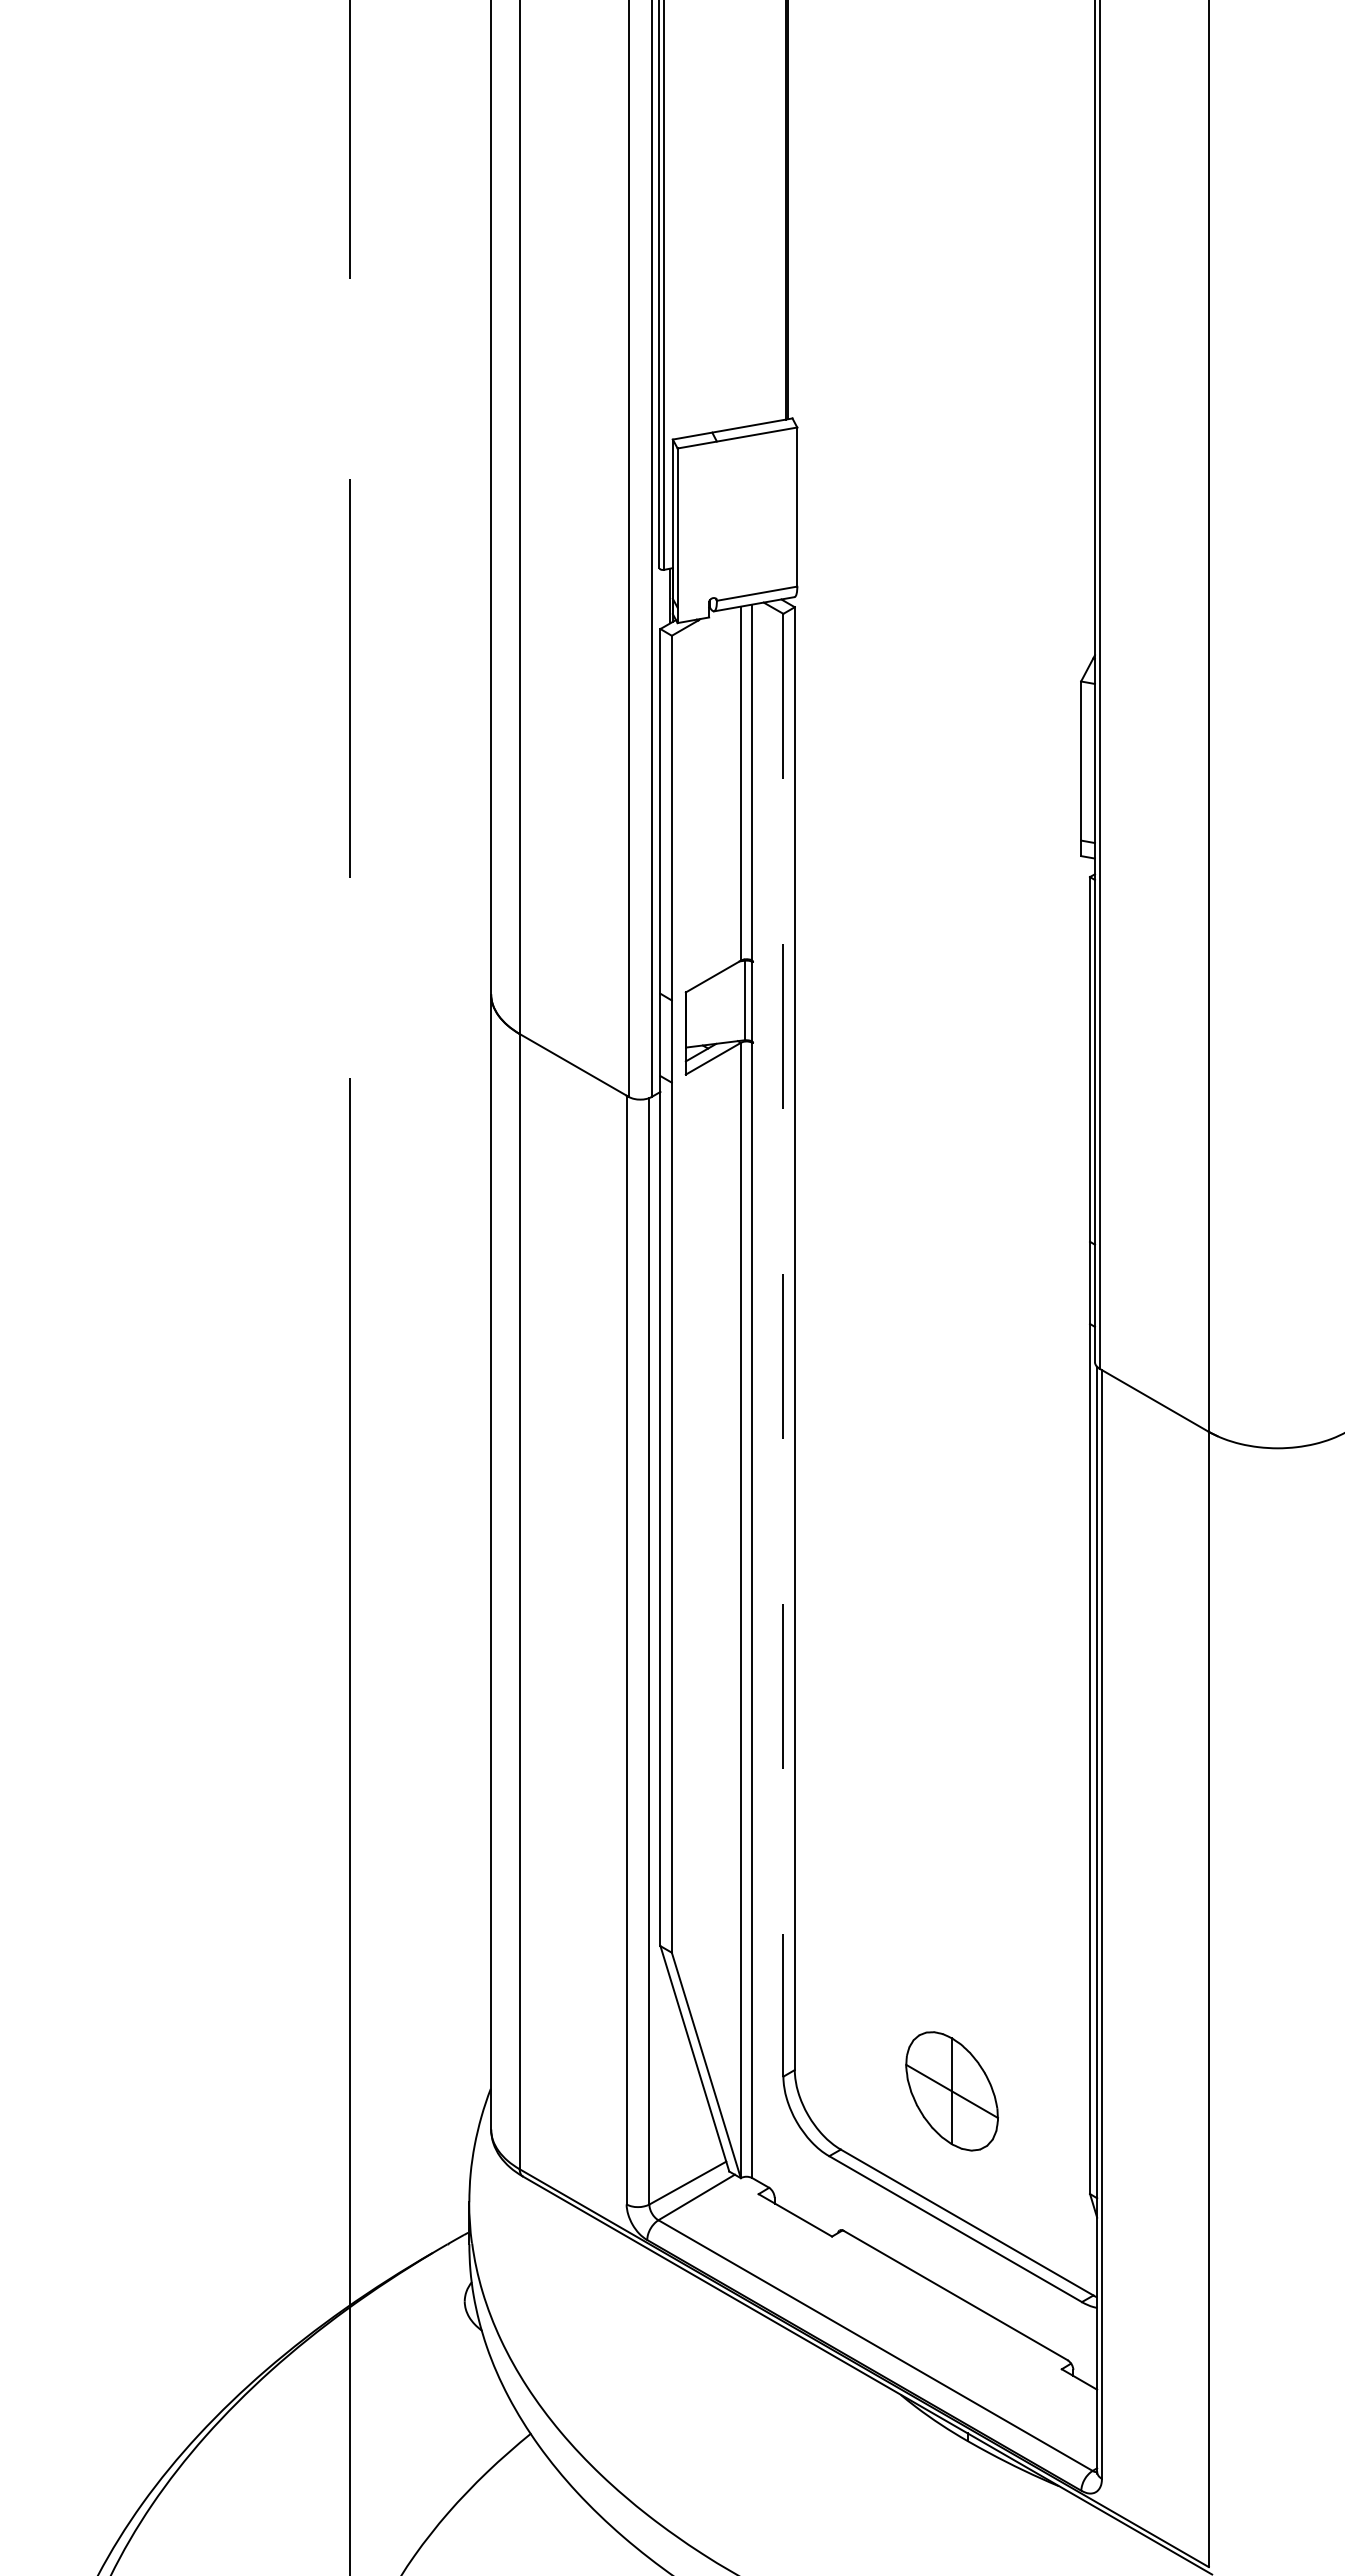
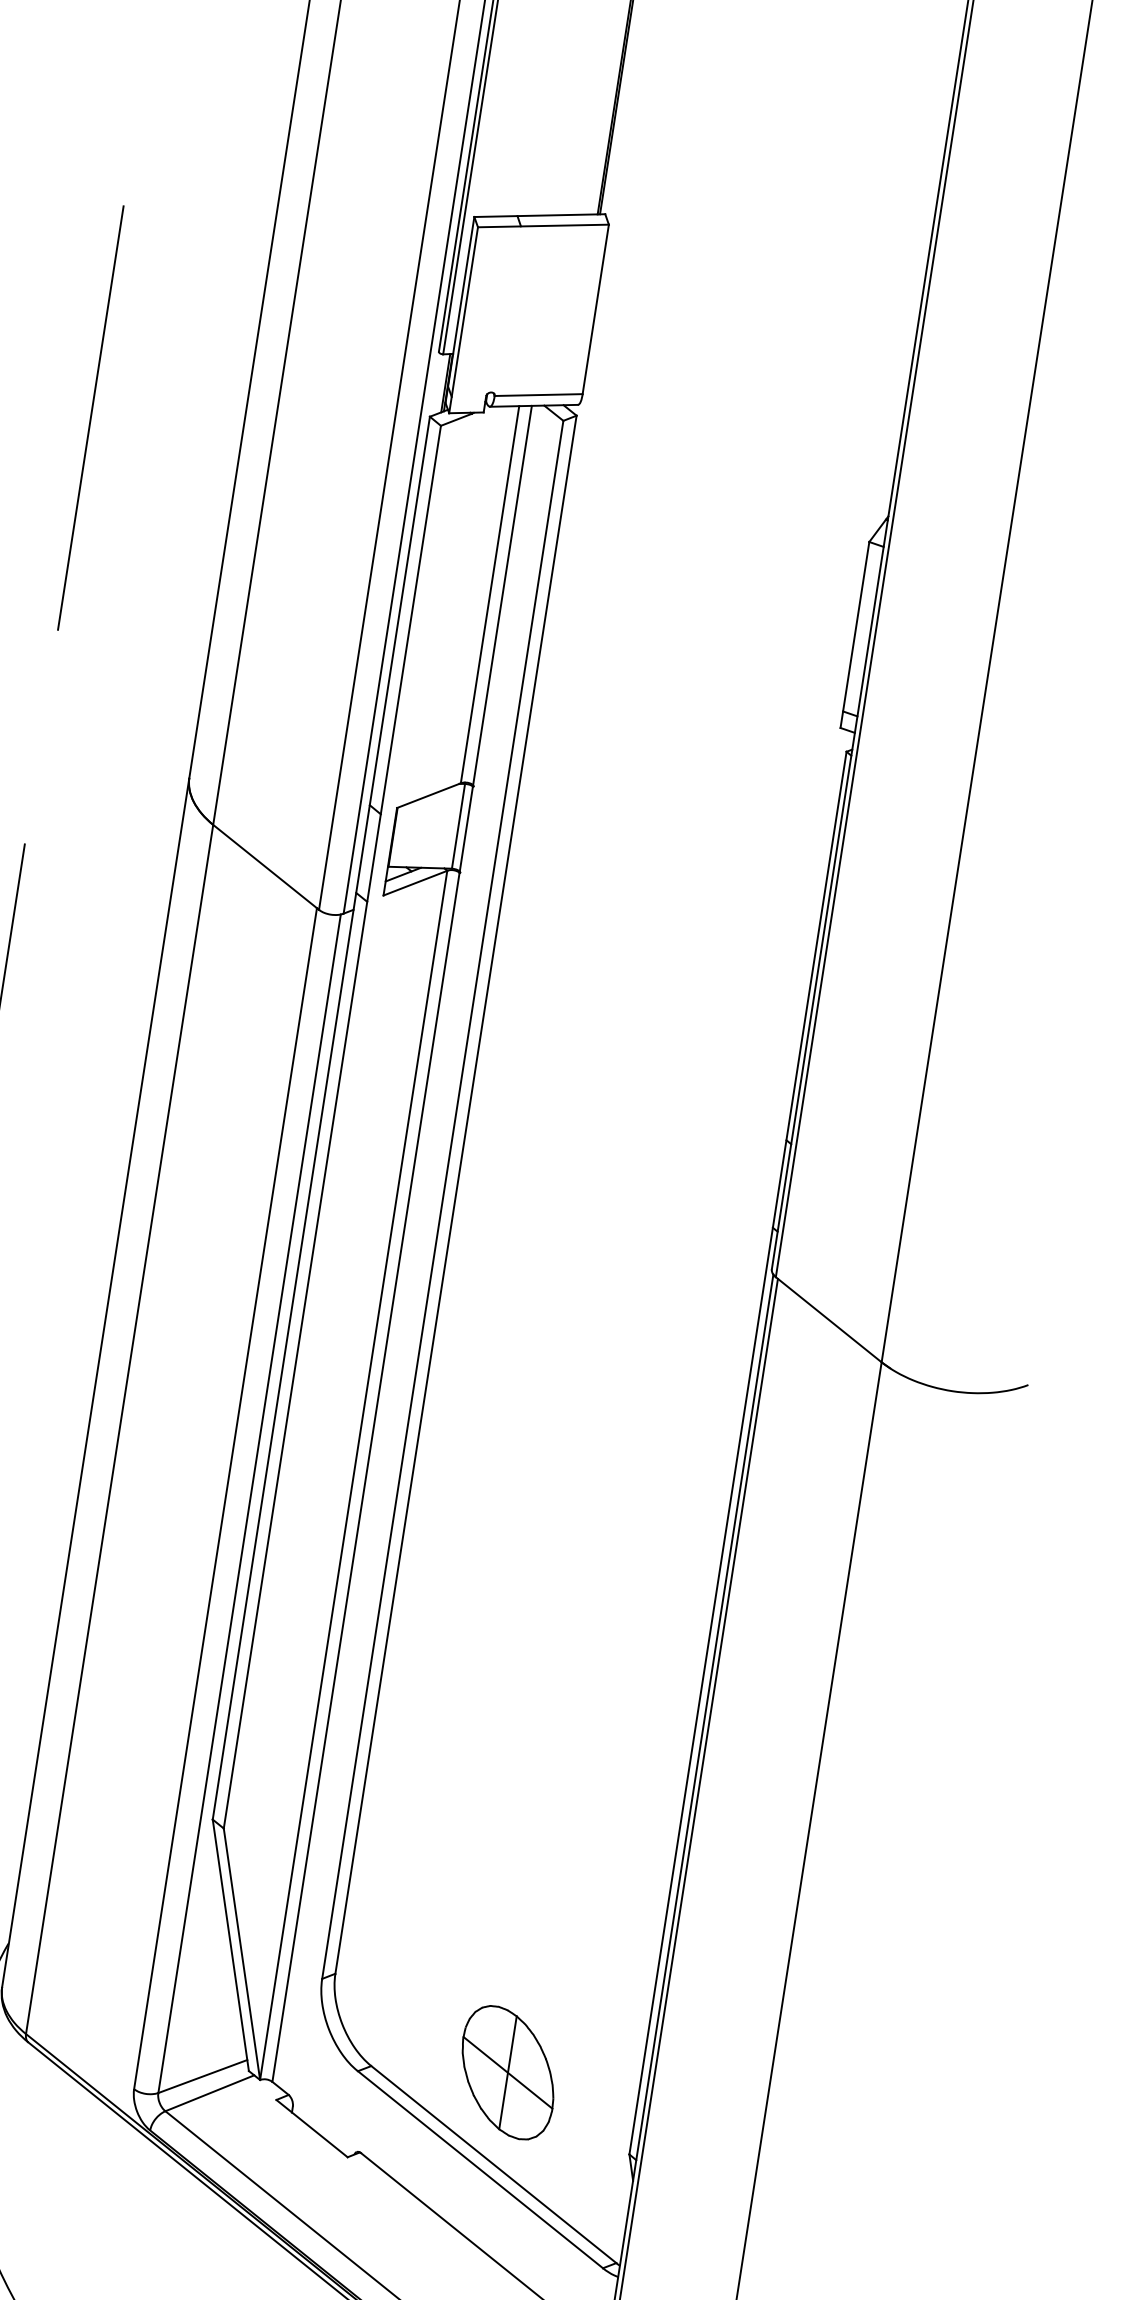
line: (783, 1345) -> (442, 1200), dashed -> solid
part: (951, 2091) -> (507, 2072), moved

